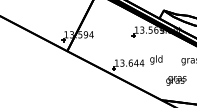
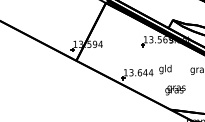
text: (176, 80) -> (175, 90), moved

